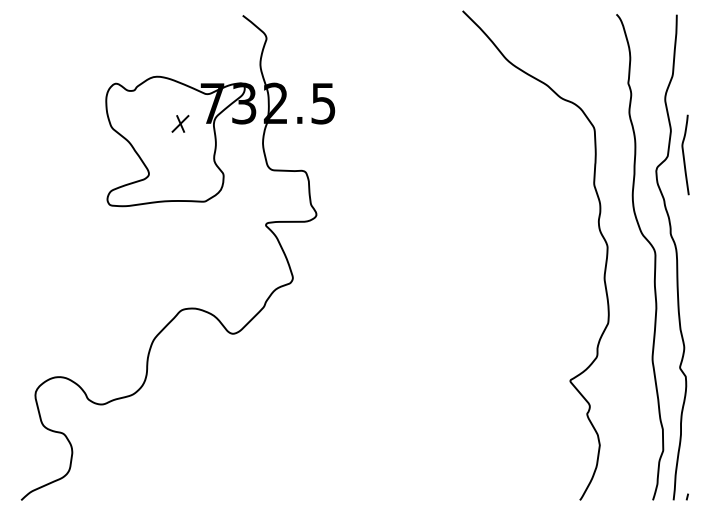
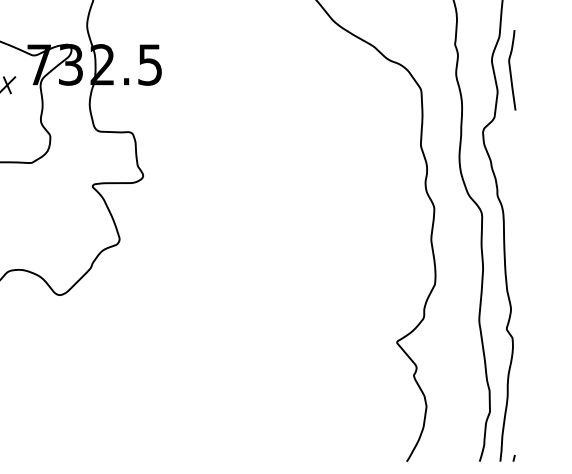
curve: (684, 154) -> (511, 69), moved

